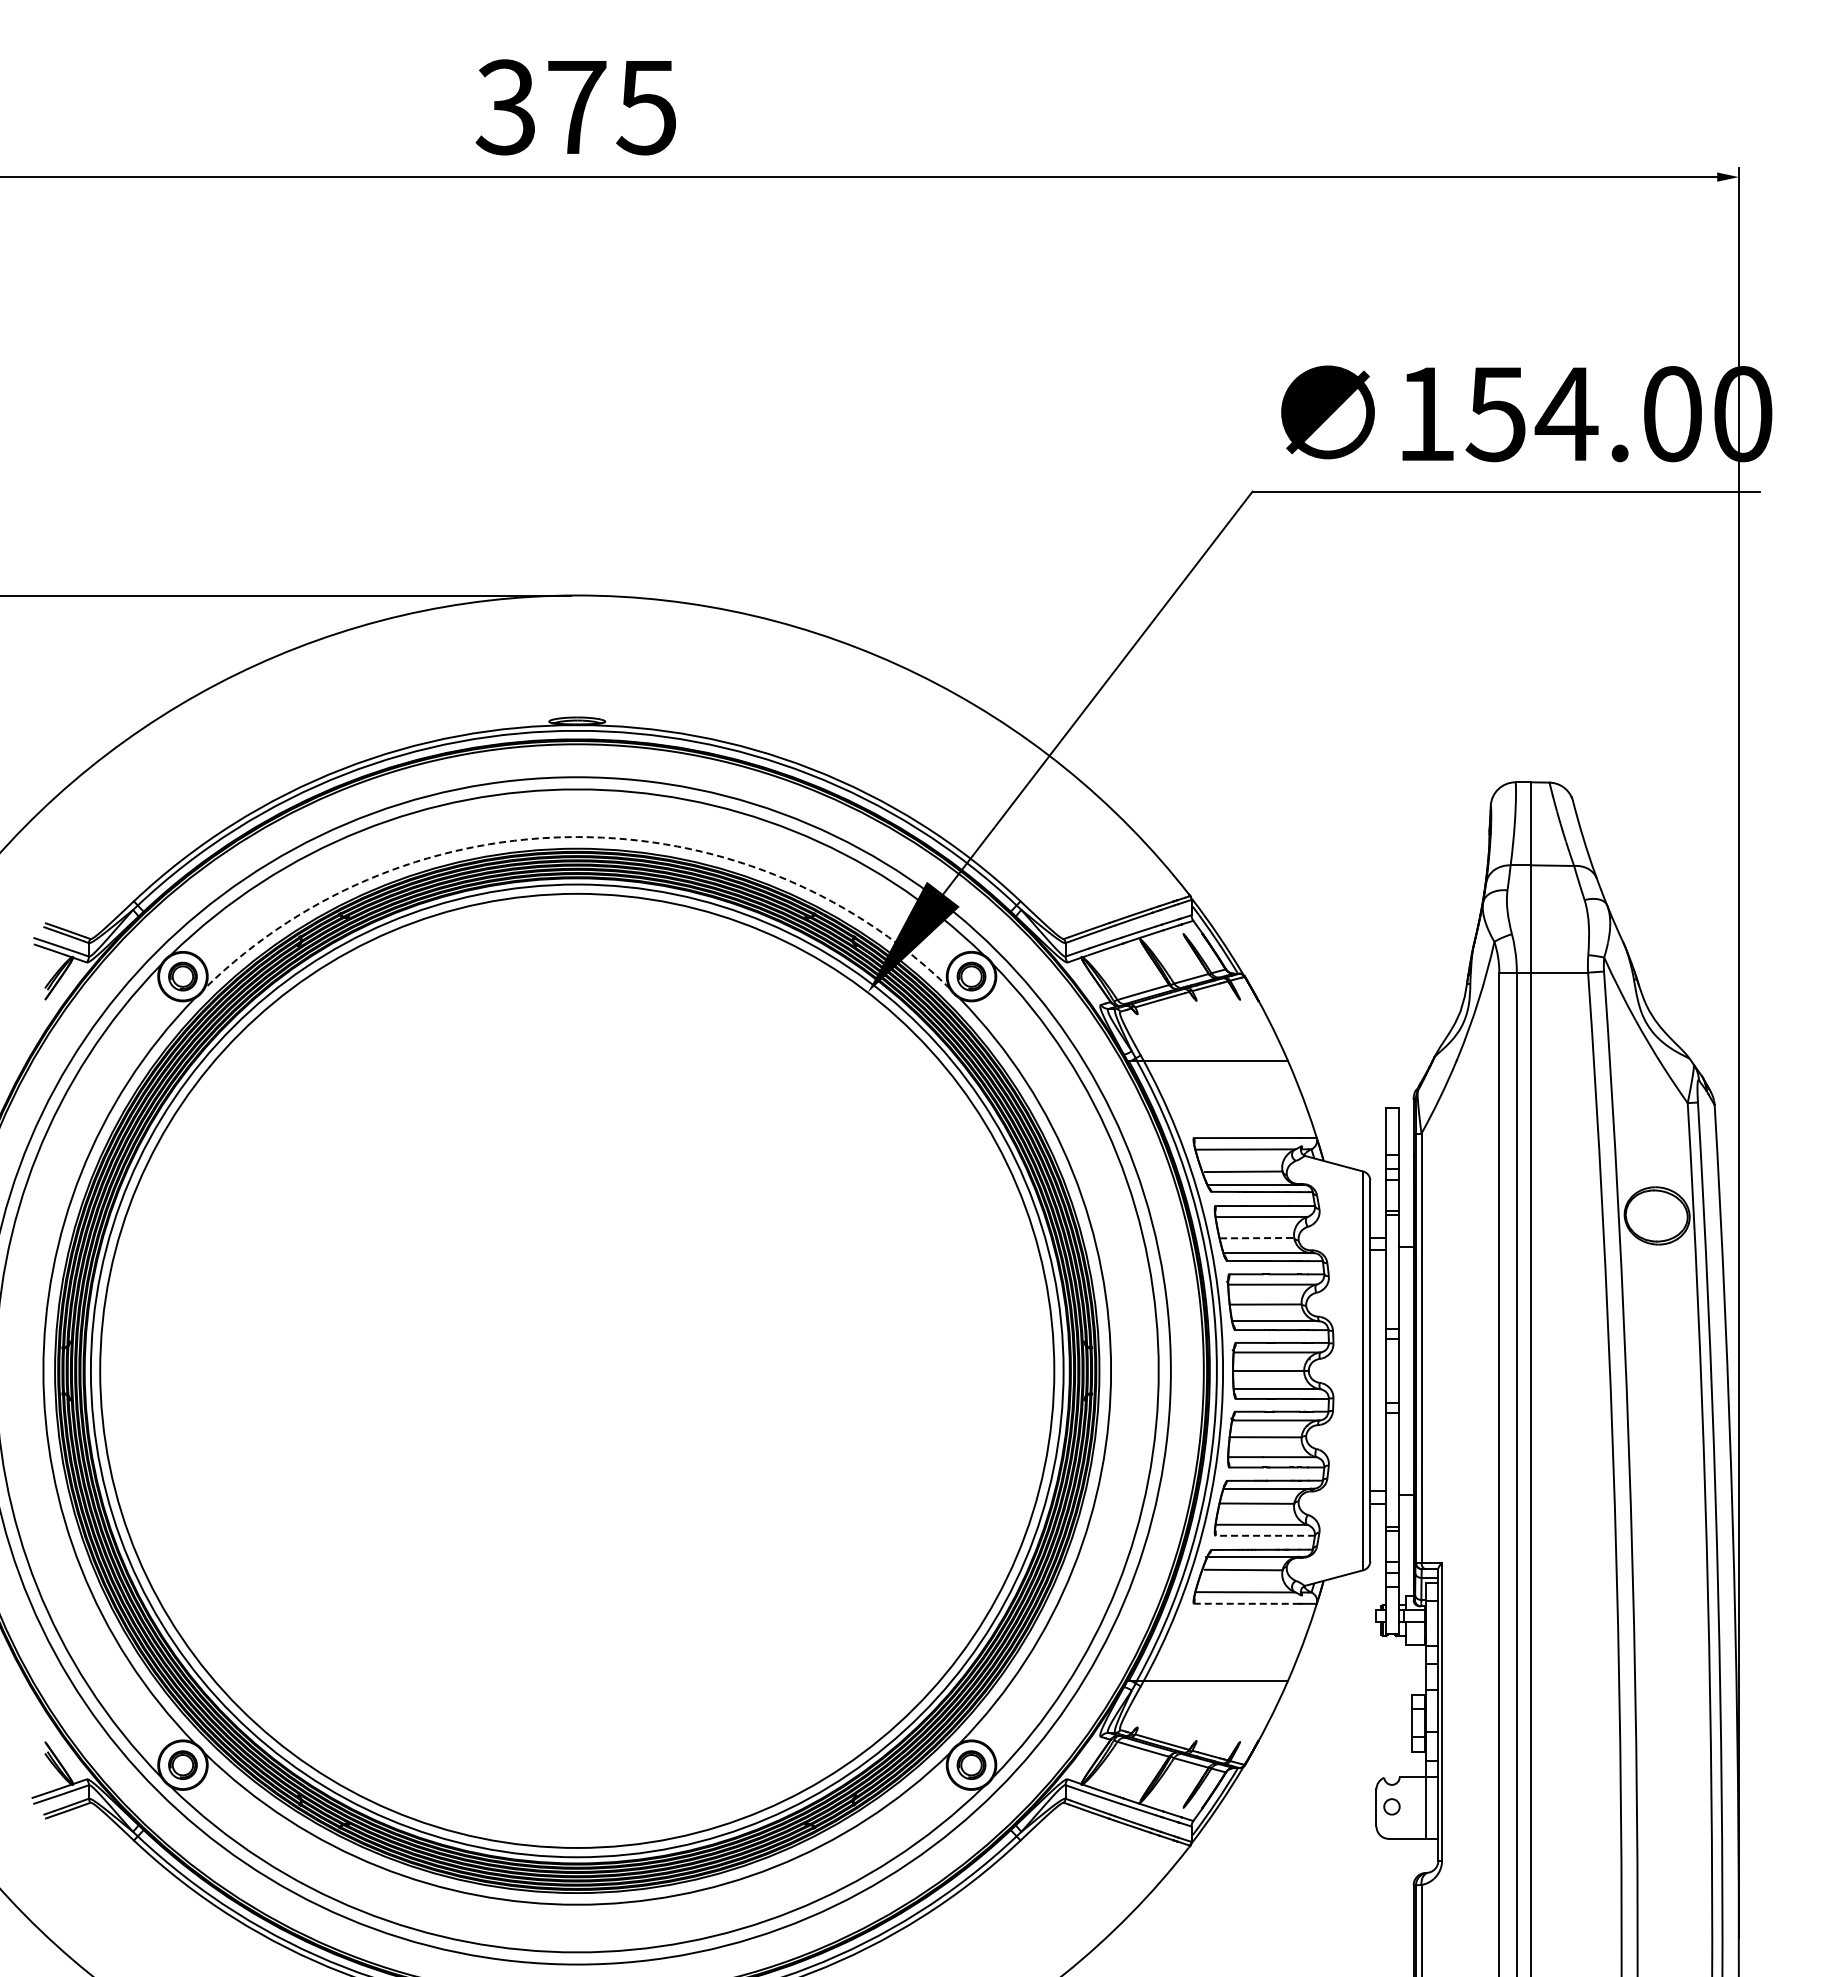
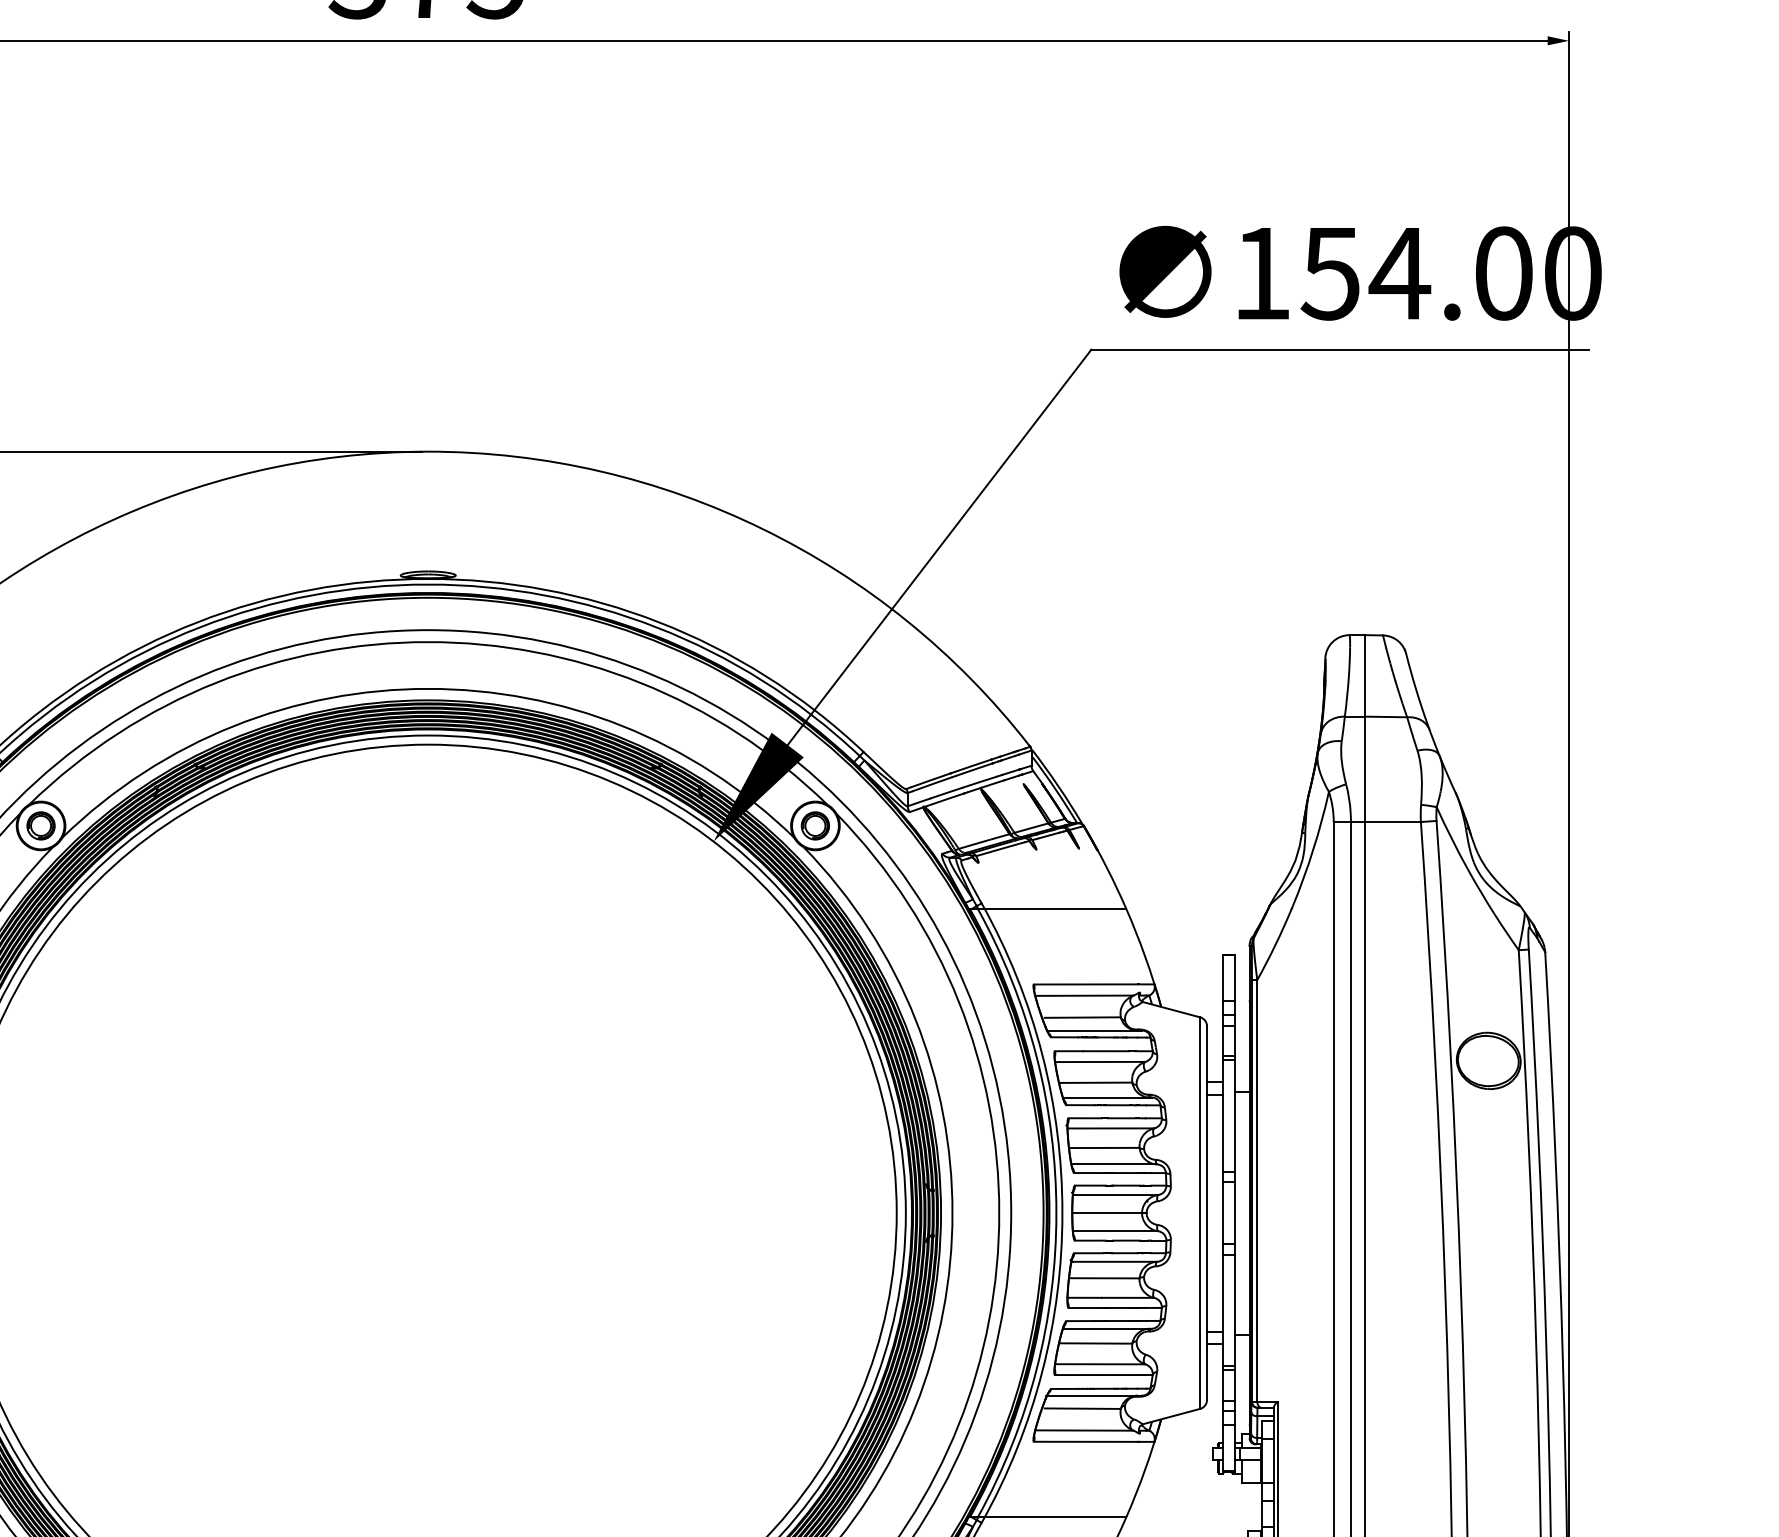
arc: (577, 837) -> (428, 689), dashed -> solid
line: (1257, 1238) -> (1096, 1083), dashed -> solid
line: (1265, 1535) -> (1104, 1374), dashed -> solid
line: (1246, 1603) -> (1085, 1441), dashed -> solid

